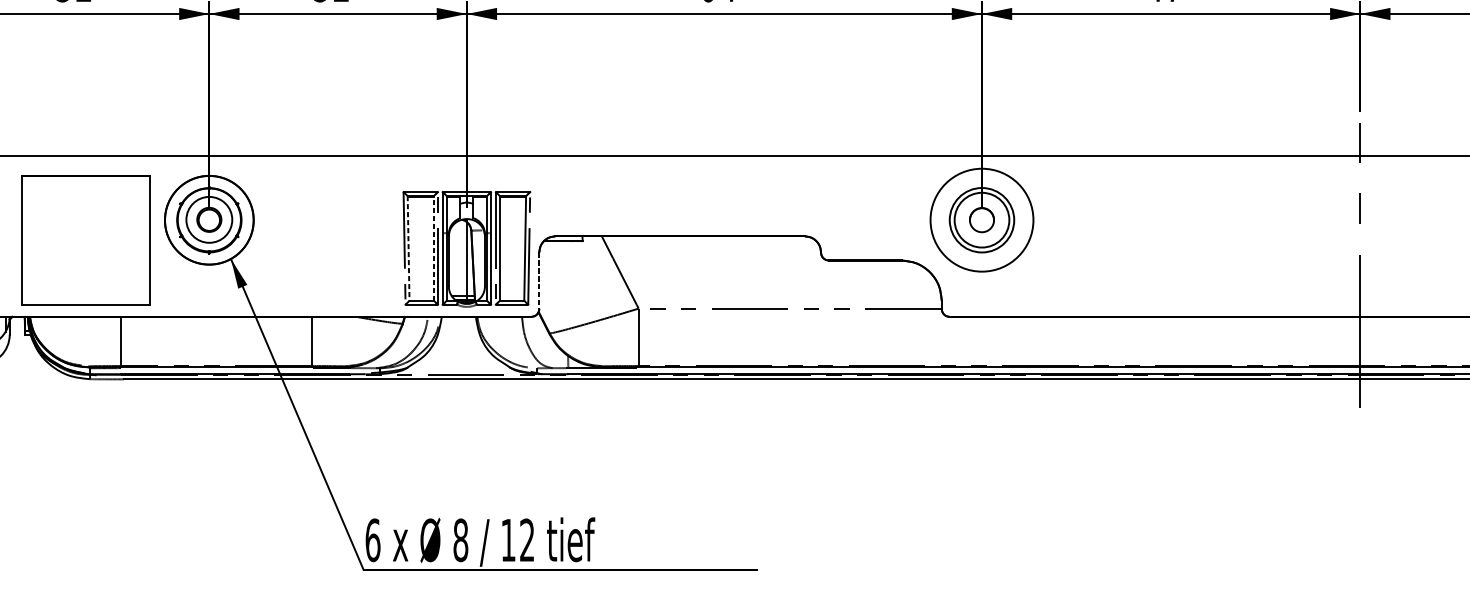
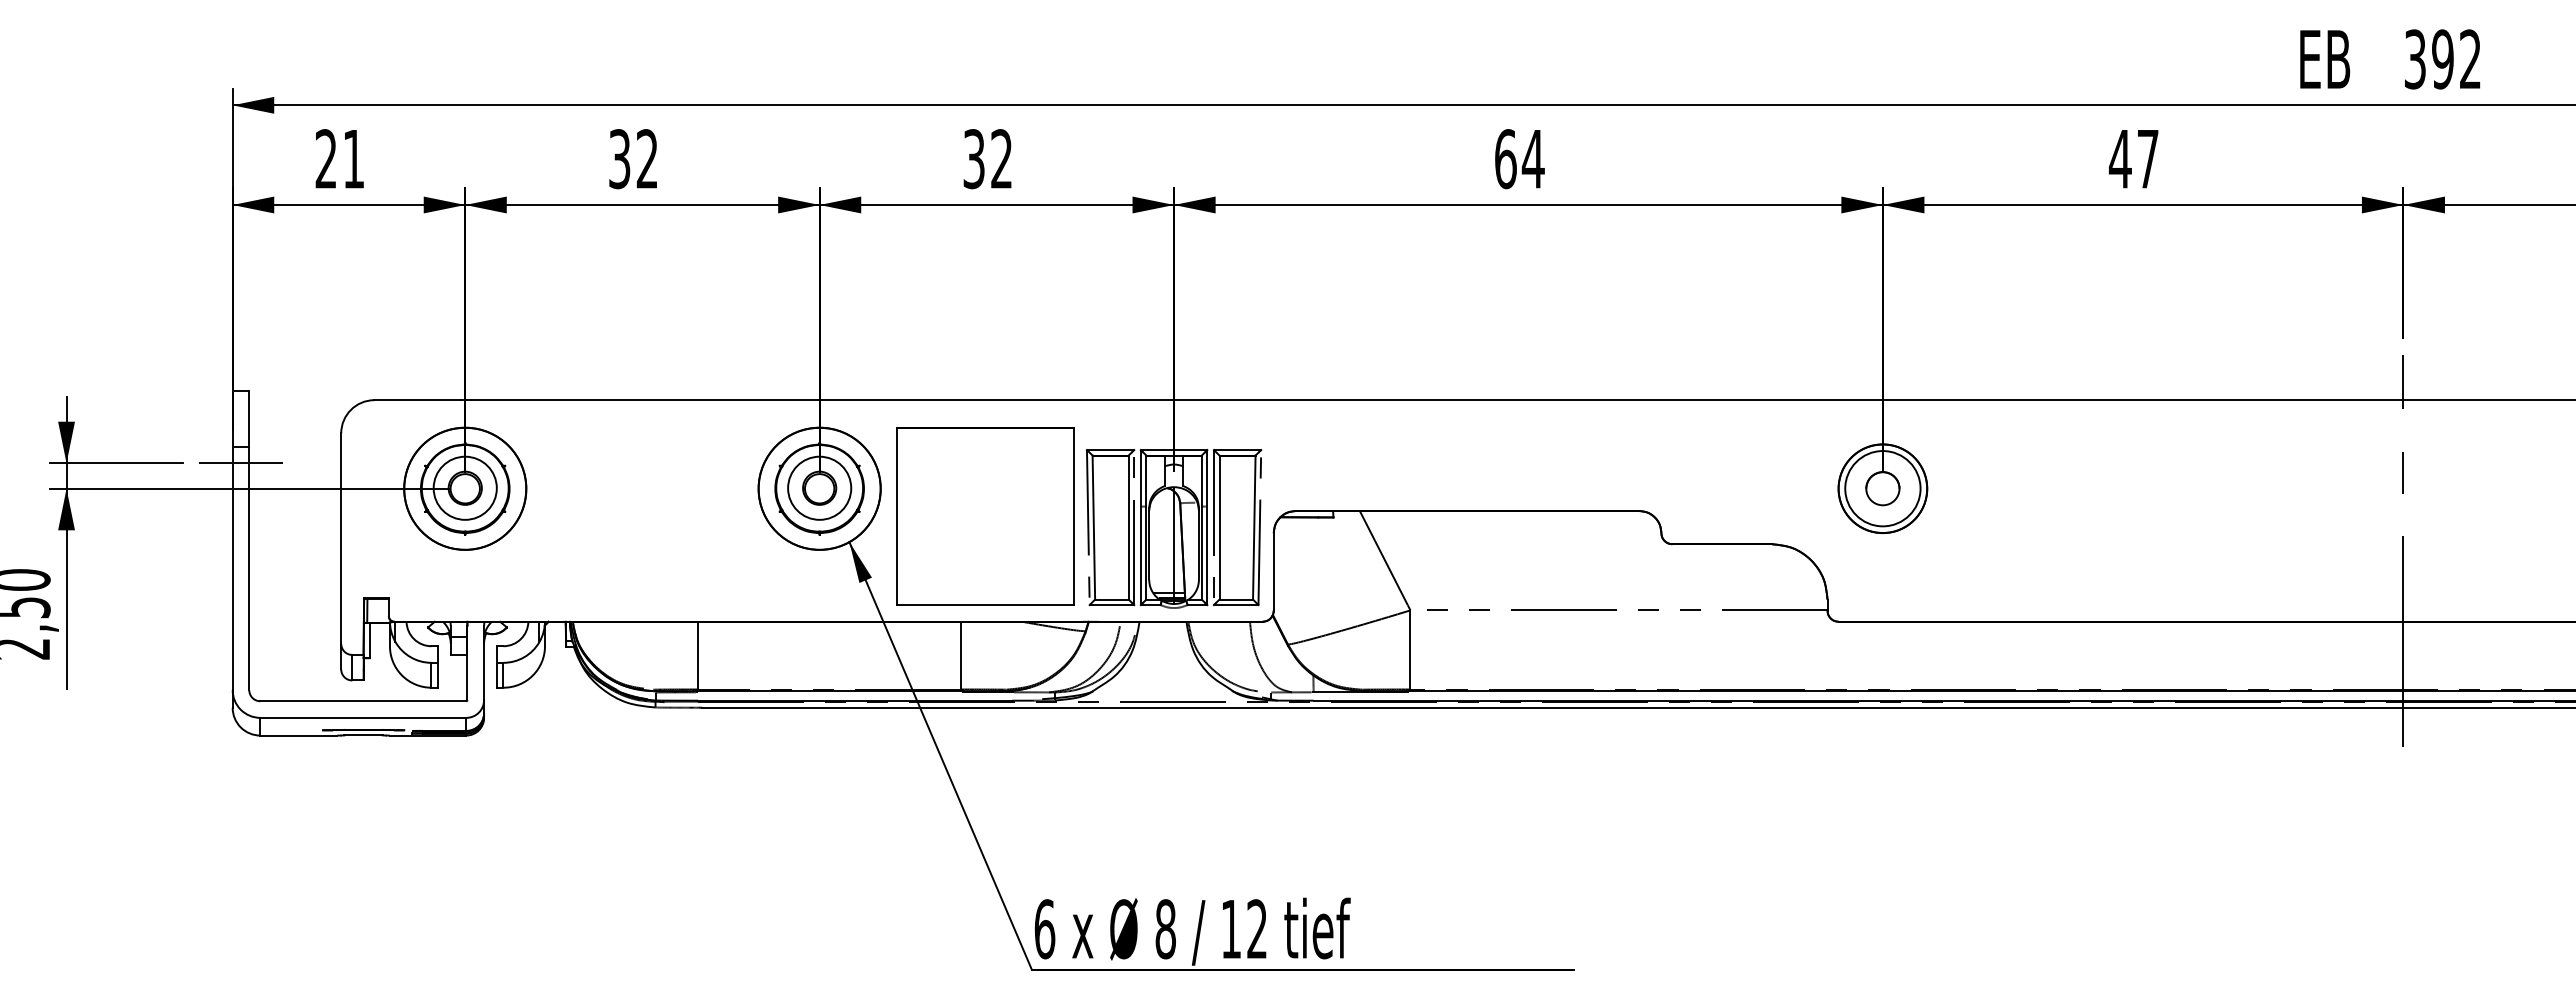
circle: (981, 220) -> (1882, 488), size x0.62
part: (85, 240) -> (985, 516), moved
line: (408, 248) -> (1093, 527), dashed -> solid
line: (433, 248) -> (1128, 527), dashed -> solid
line: (539, 280) -> (1273, 571), dashed -> solid

